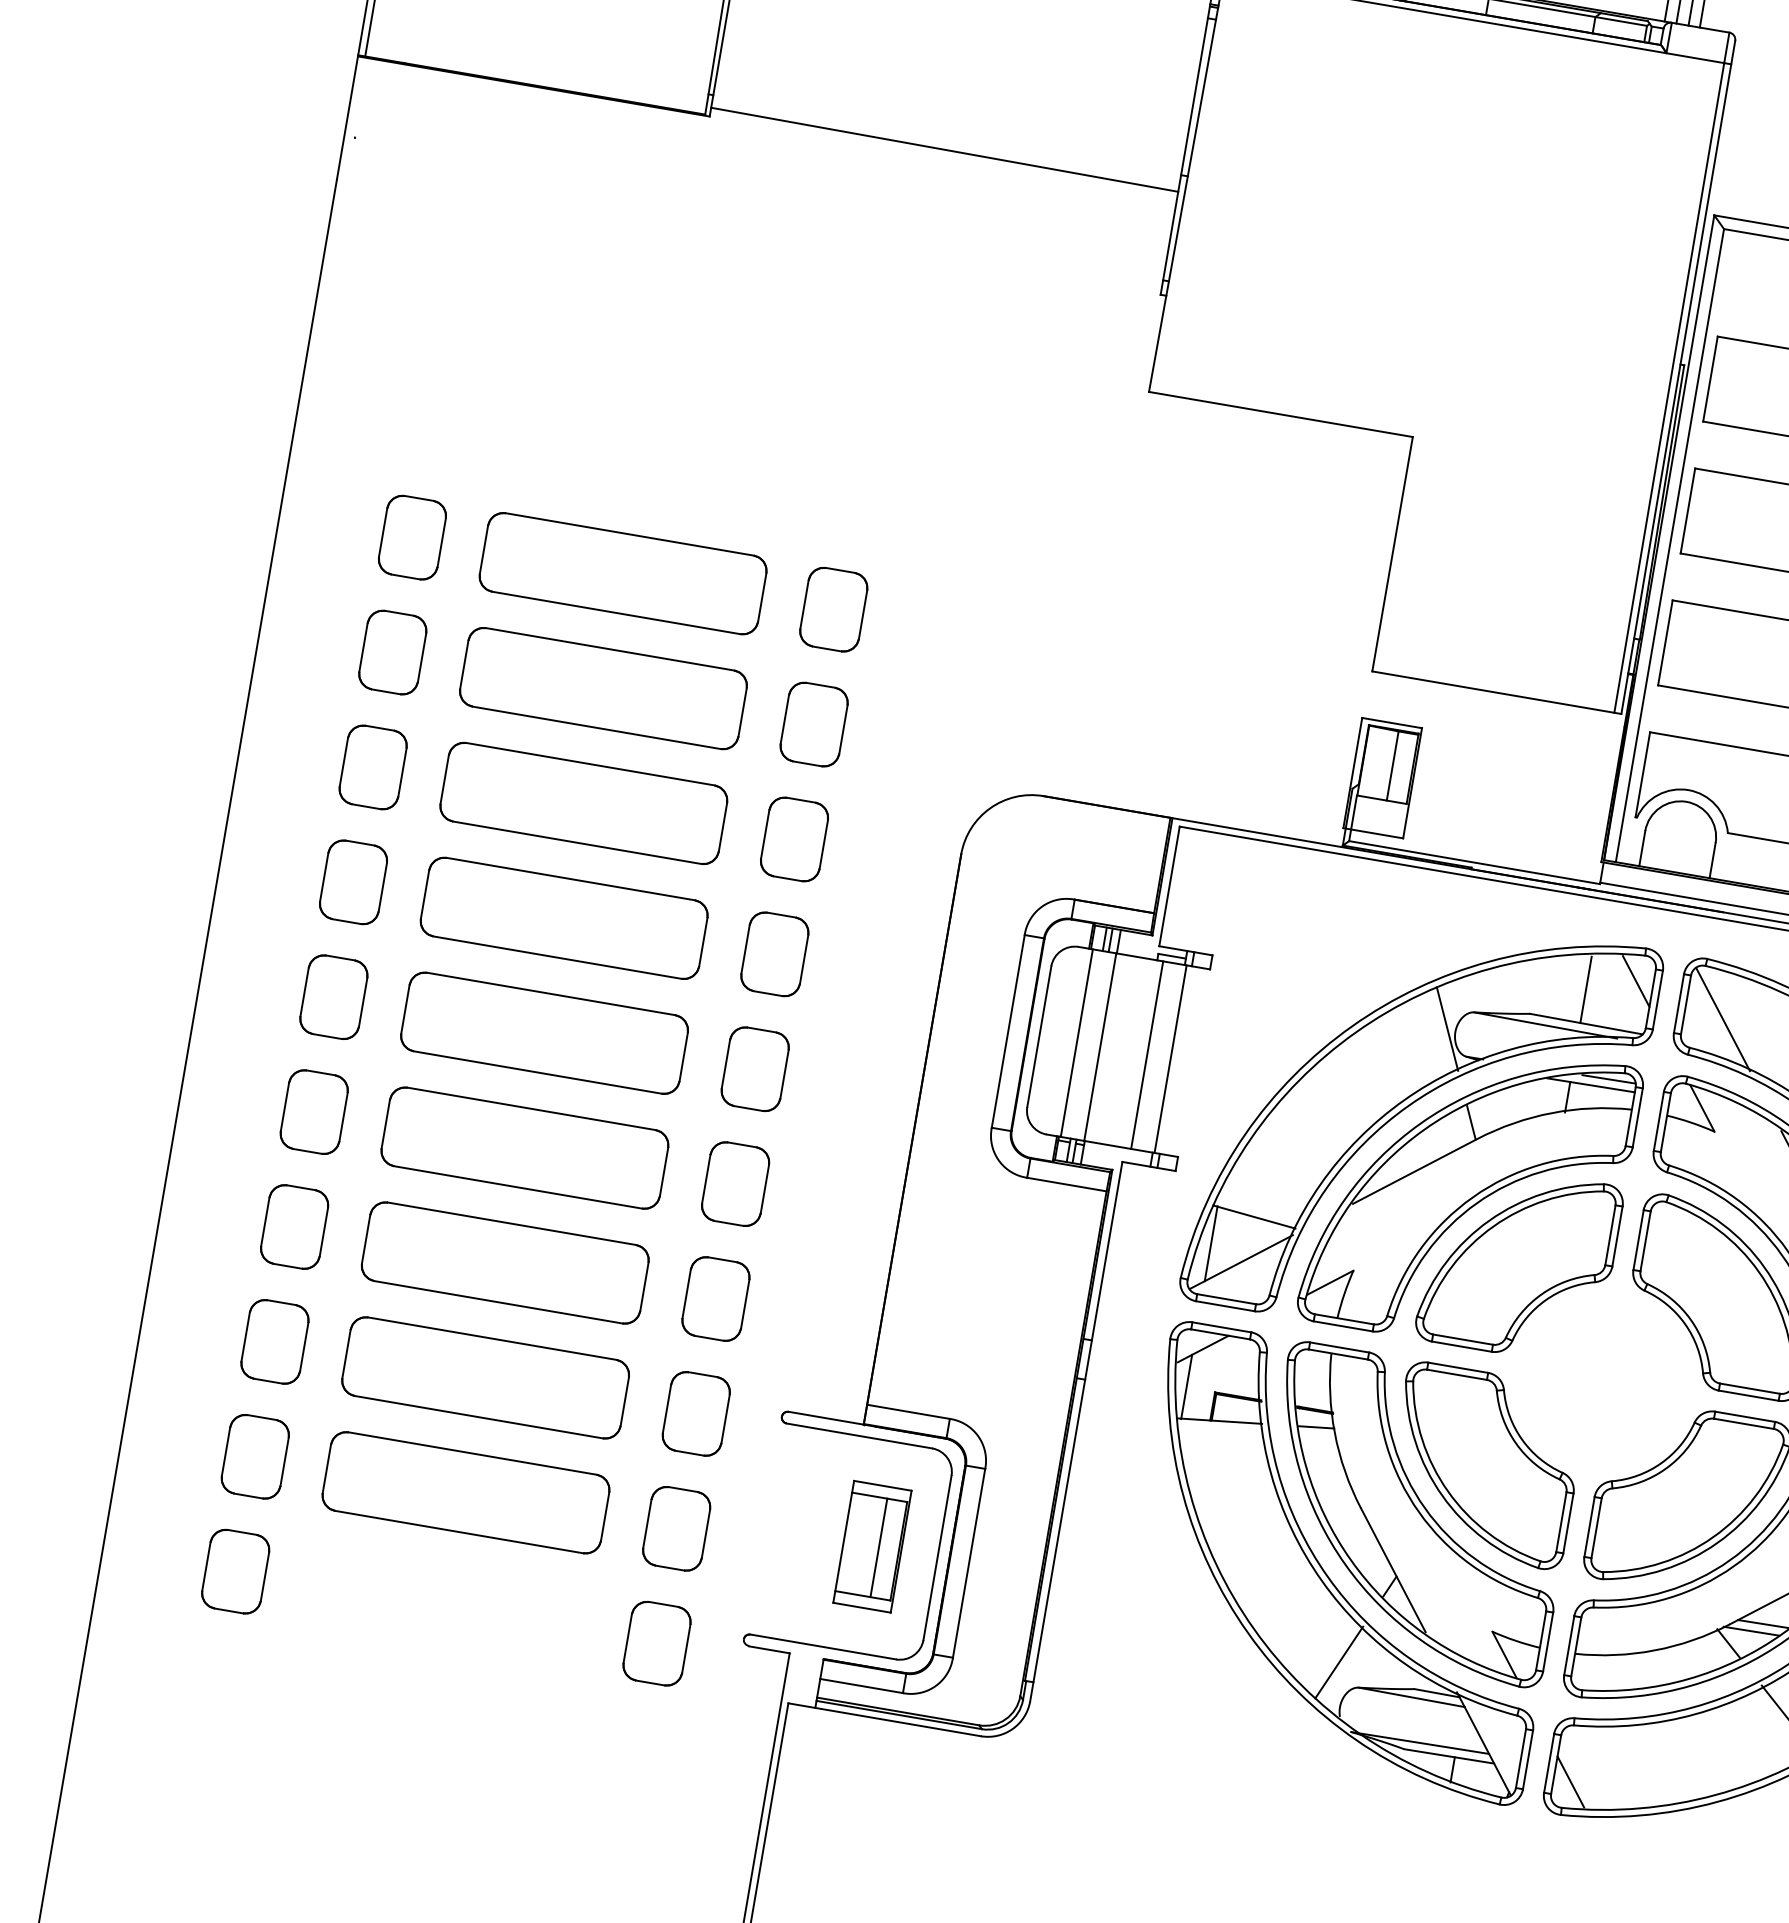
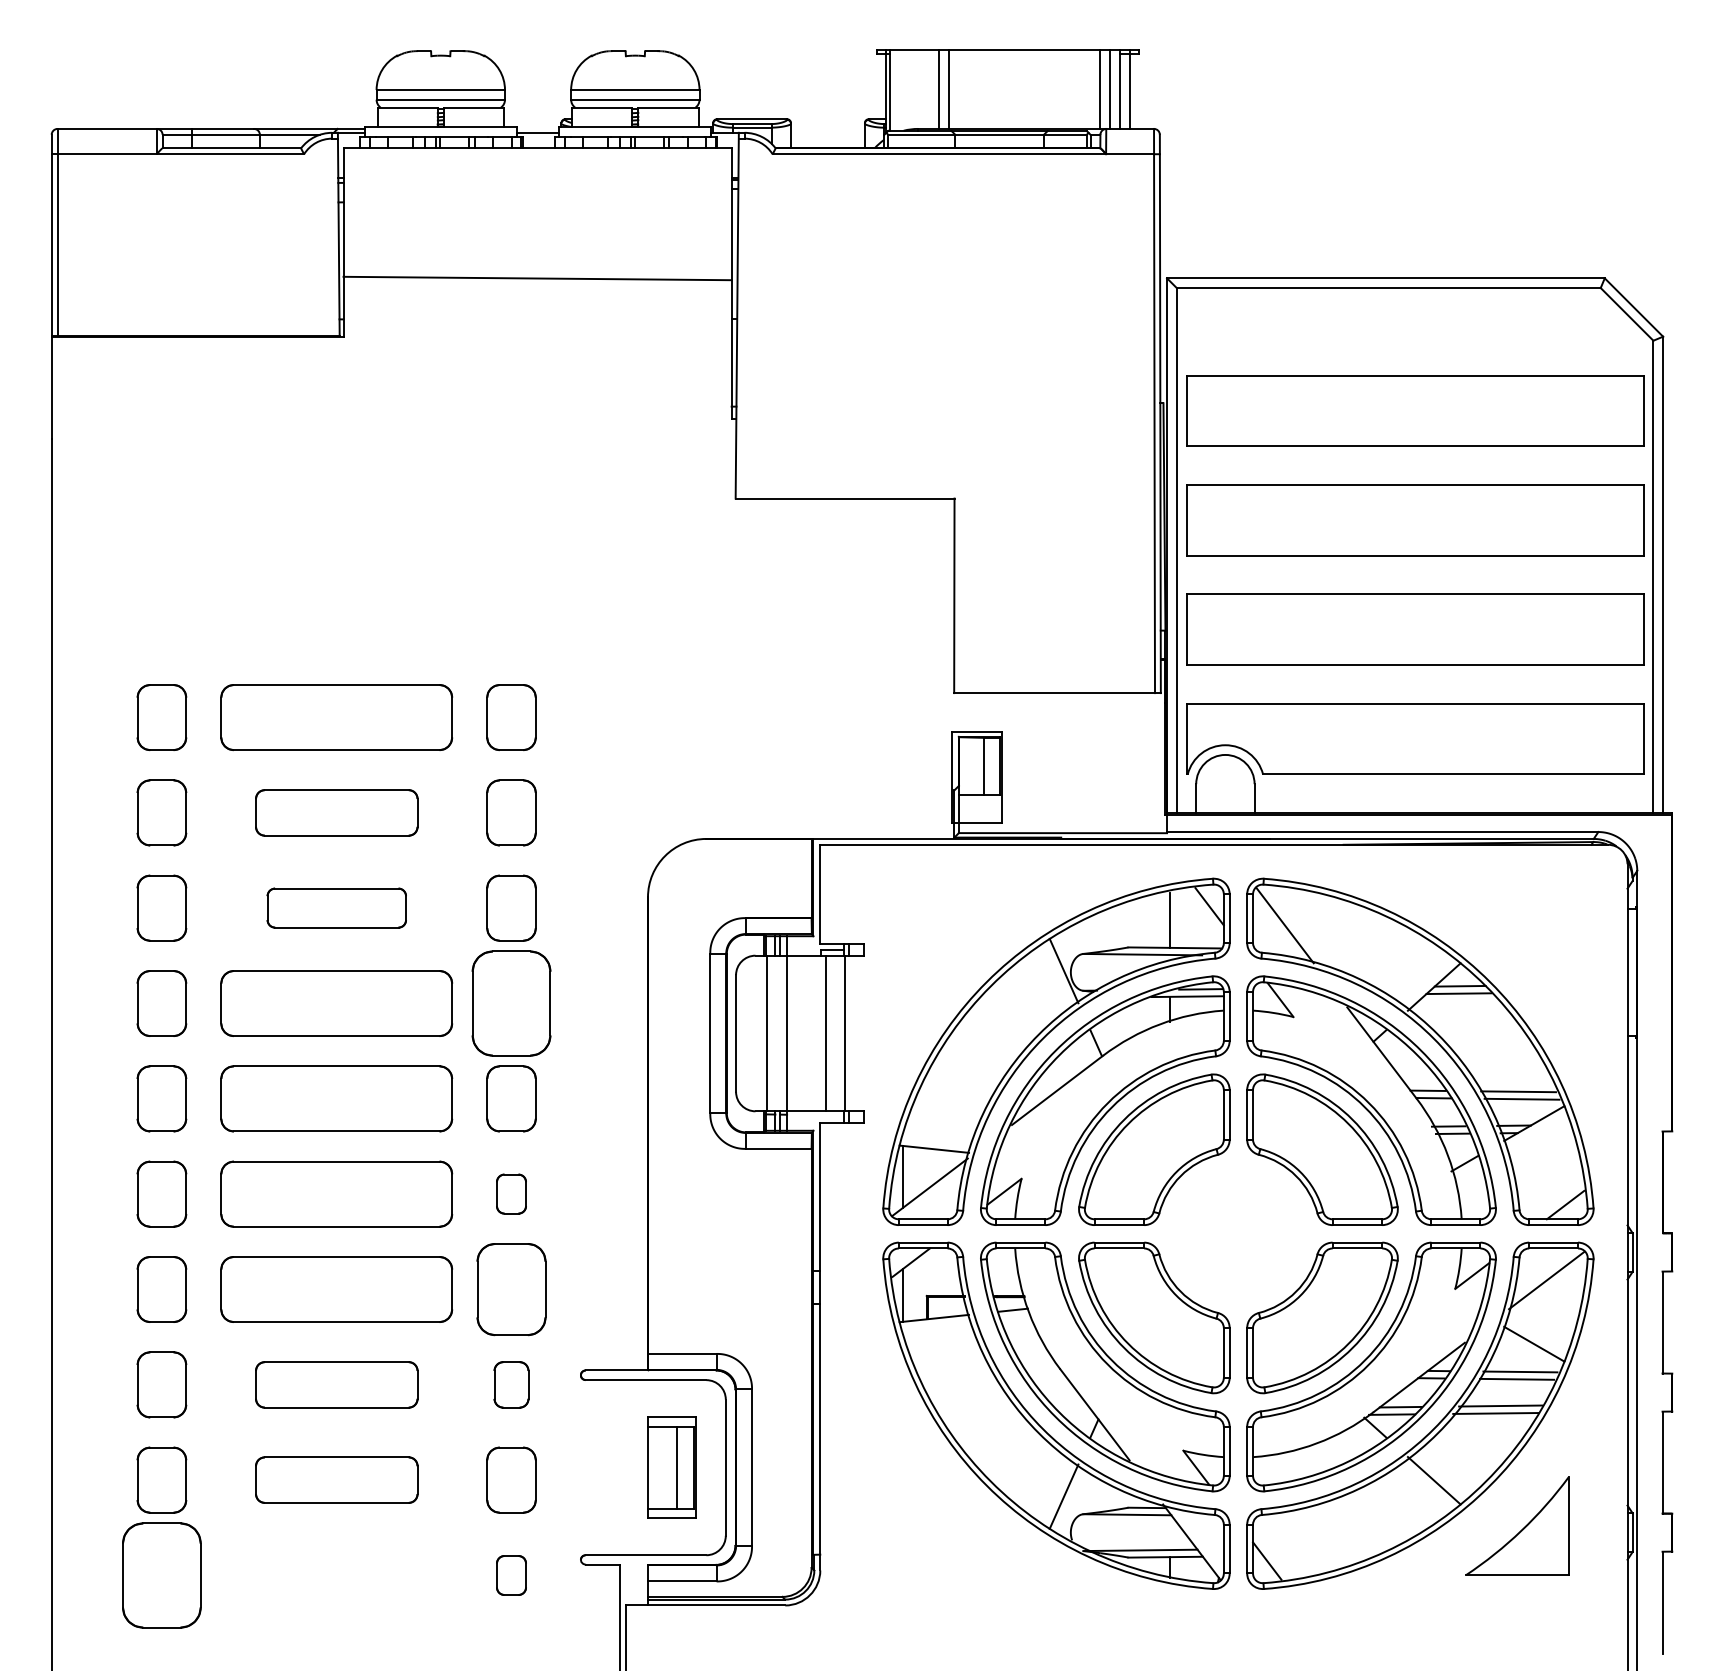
line: (944, 149) -> (537, 278), moved
part: (603, 688) -> (336, 812), size x0.7
part: (583, 802) -> (336, 907), size x0.6
part: (774, 954) -> (511, 1003), size x1.6
part: (735, 1183) -> (511, 1193), size x0.6
part: (715, 1299) -> (511, 1289), size x1.4
part: (485, 1377) -> (336, 1384), size x0.7
part: (696, 1413) -> (511, 1384), size x0.7
part: (465, 1491) -> (336, 1479), size x0.7
part: (235, 1571) -> (161, 1575), size x1.6
part: (657, 1643) -> (511, 1575), size x0.6

